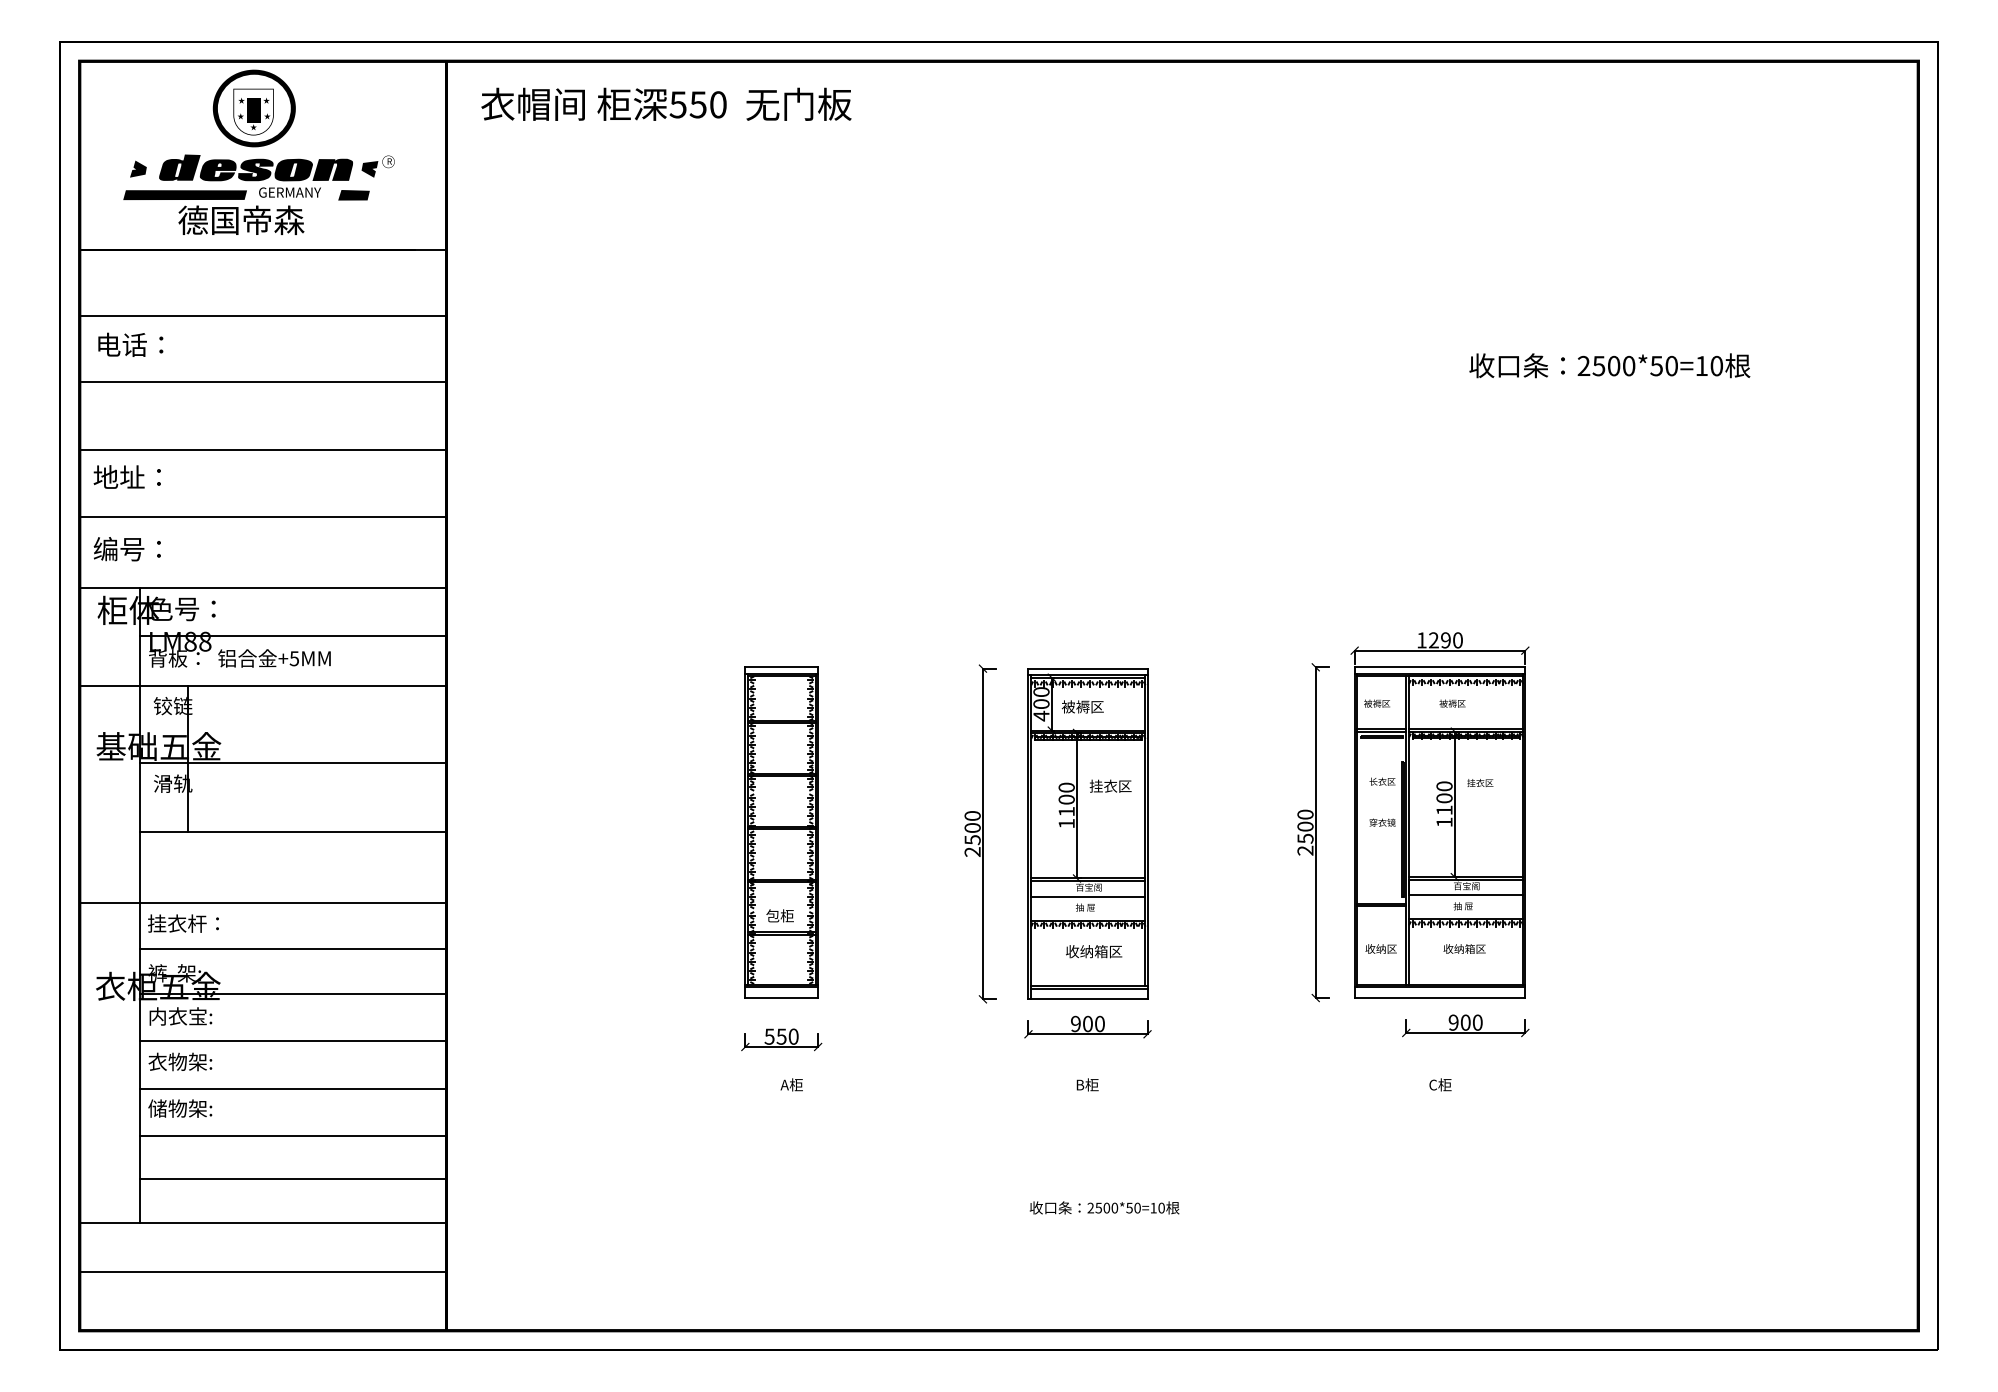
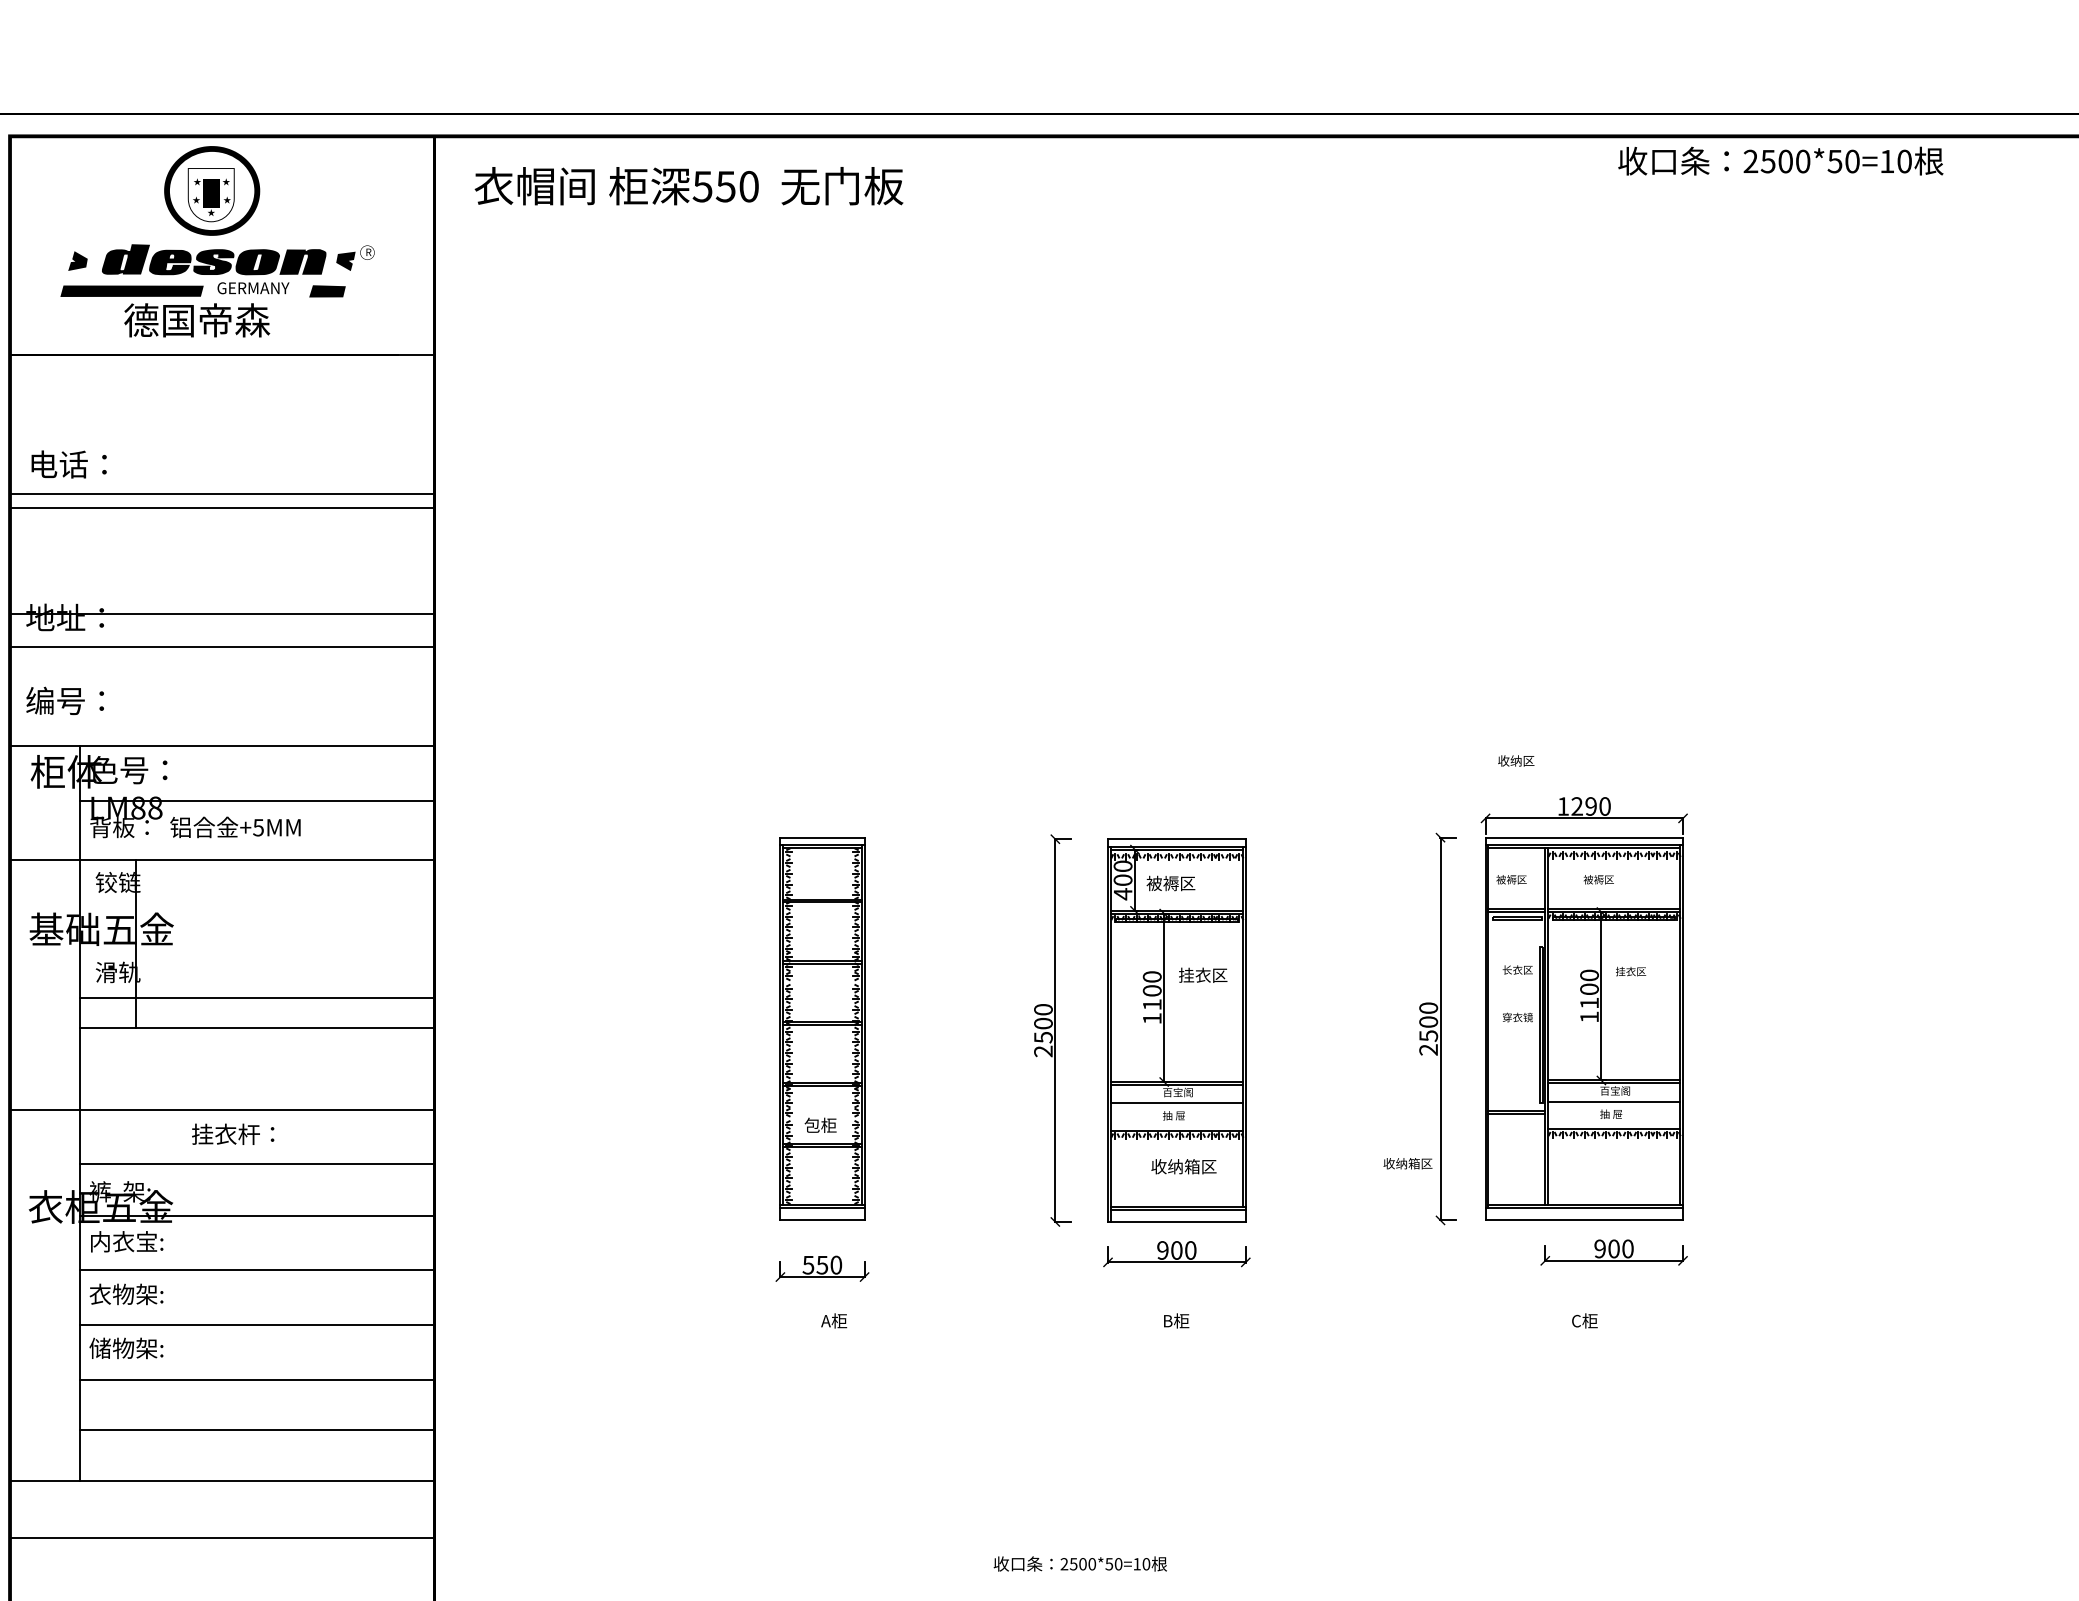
line: (262, 316) -> (221, 494), moved
text: (1609, 365) -> (1780, 160), moved
line: (262, 449) -> (221, 646), moved
line: (262, 517) -> (221, 614), moved
line: (293, 763) -> (257, 998), moved
text: (183, 923) -> (233, 1134), moved
text: (1380, 948) -> (1515, 760), moved
text: (1464, 948) -> (1407, 1163), moved
text: (1104, 1207) -> (1080, 1563), moved

